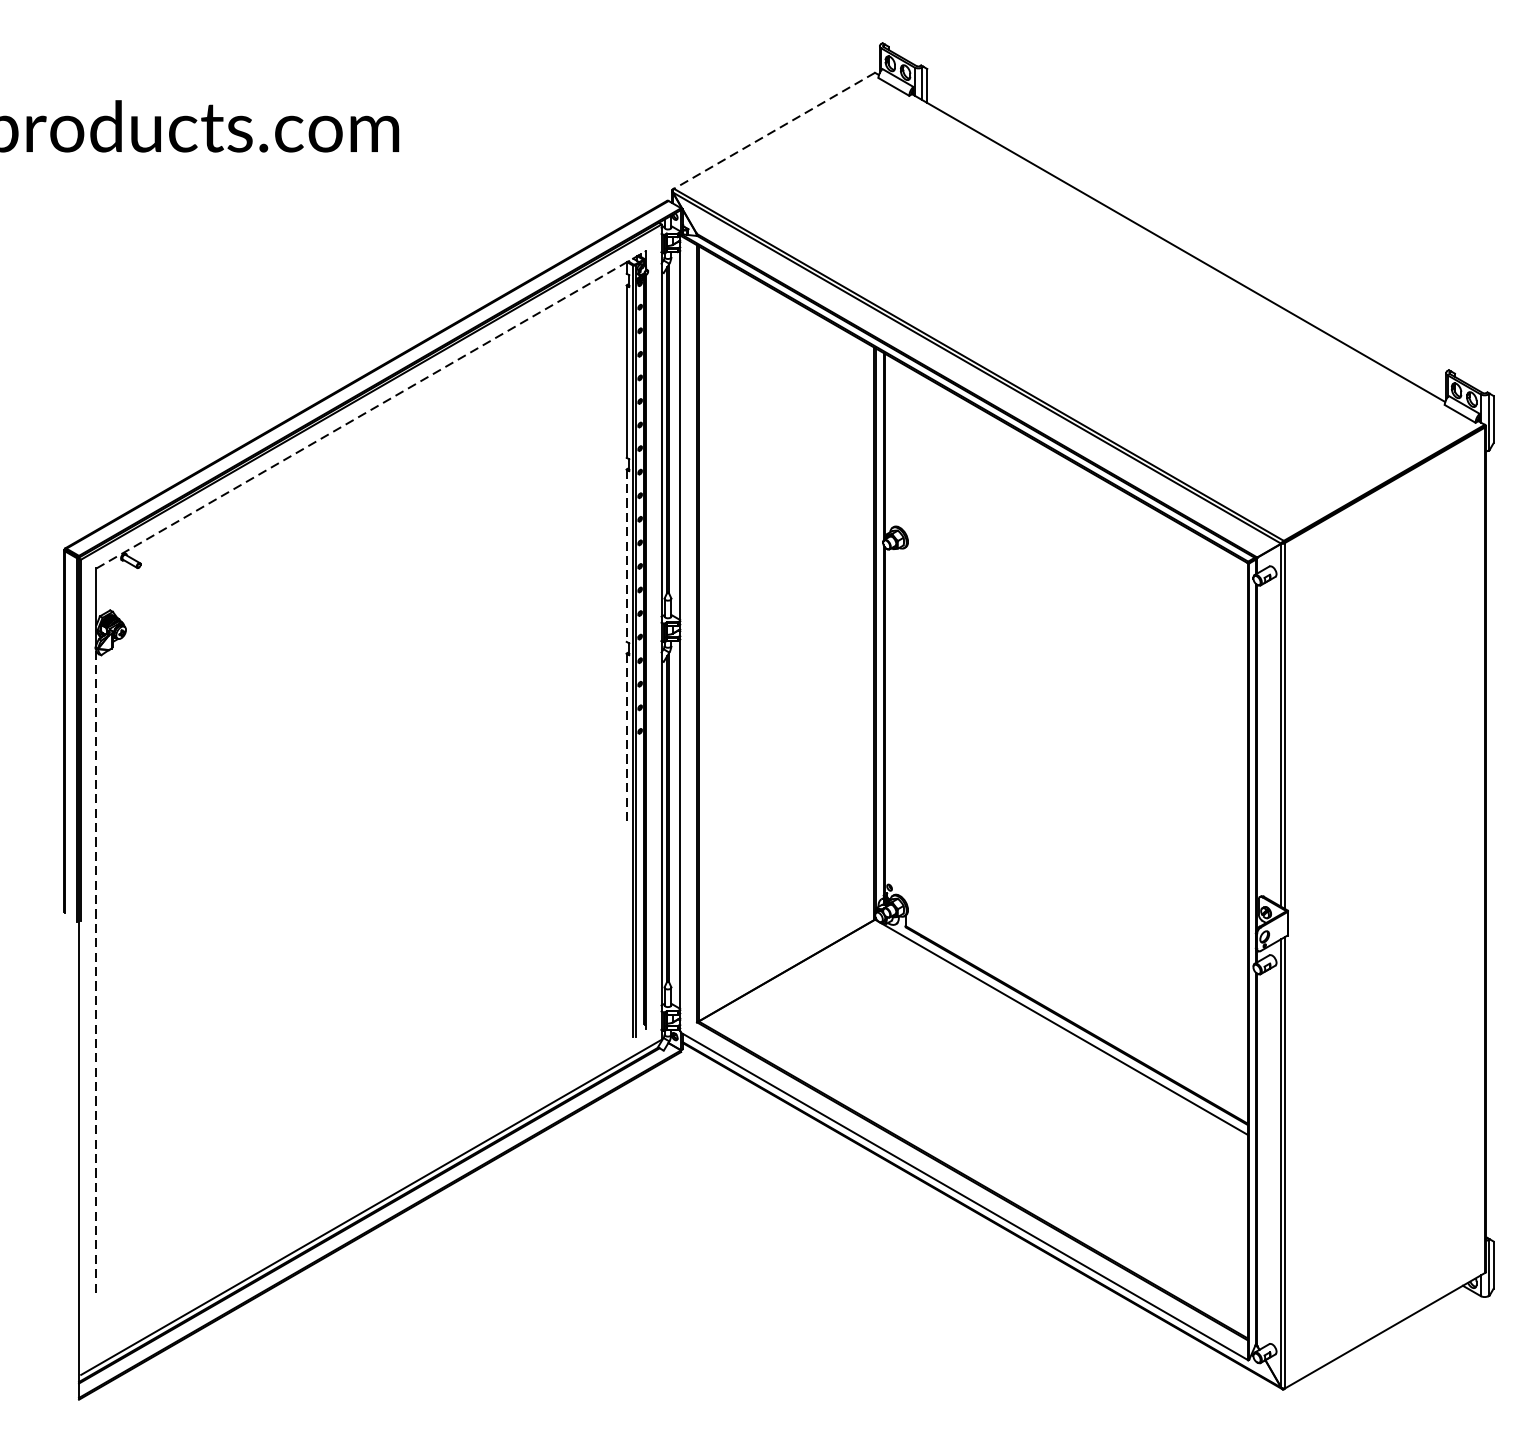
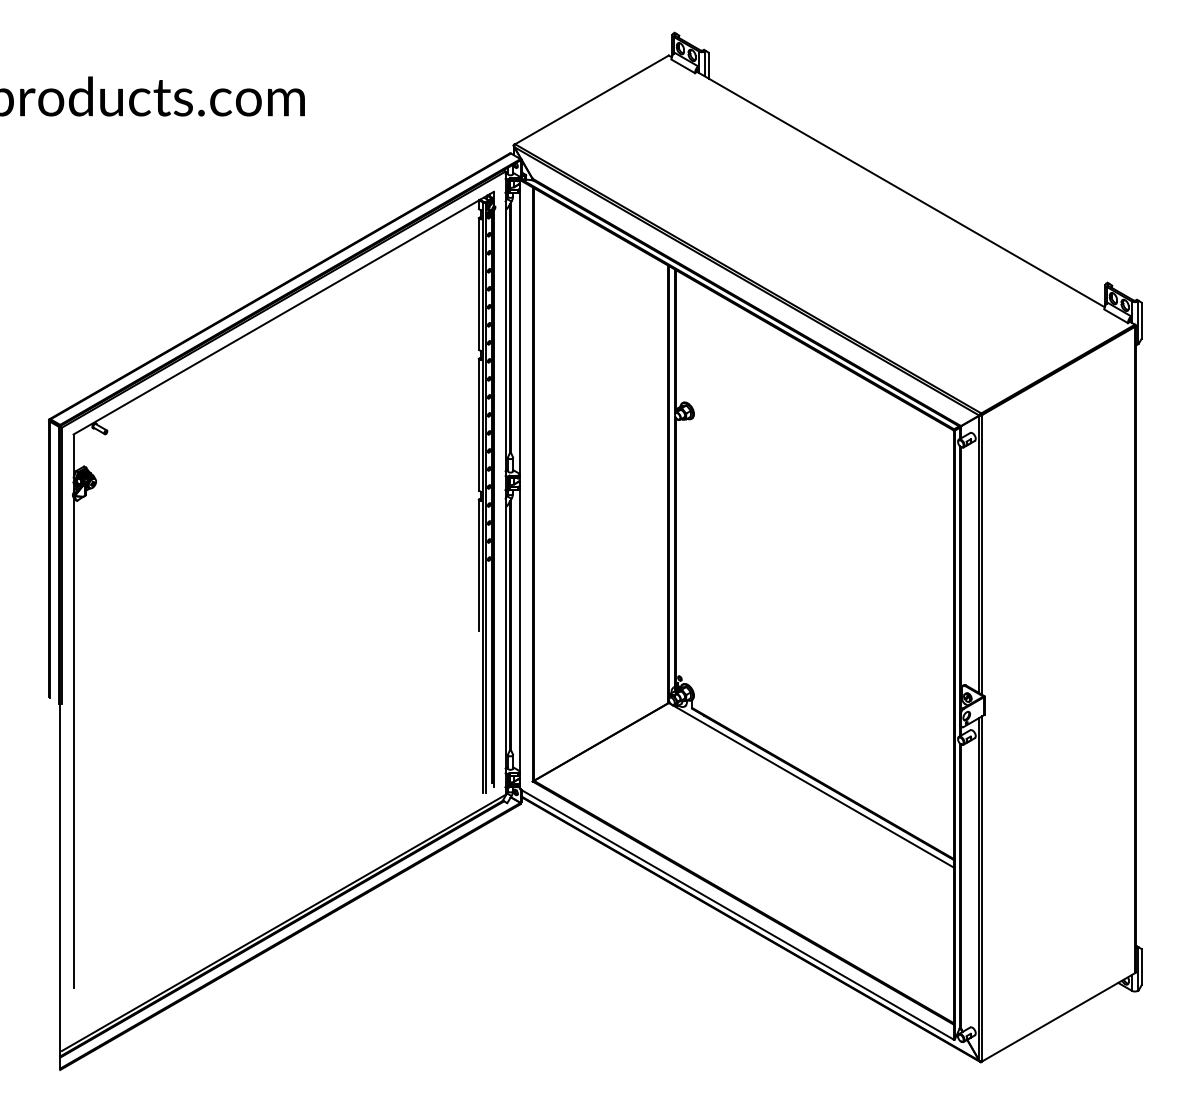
line: (773, 130) -> (591, 99), dashed -> solid
line: (371, 410) -> (283, 313), dashed -> solid
line: (626, 555) -> (478, 424), dashed -> solid
line: (626, 739) -> (478, 565), dashed -> solid
line: (96, 971) -> (73, 742), dashed -> solid

